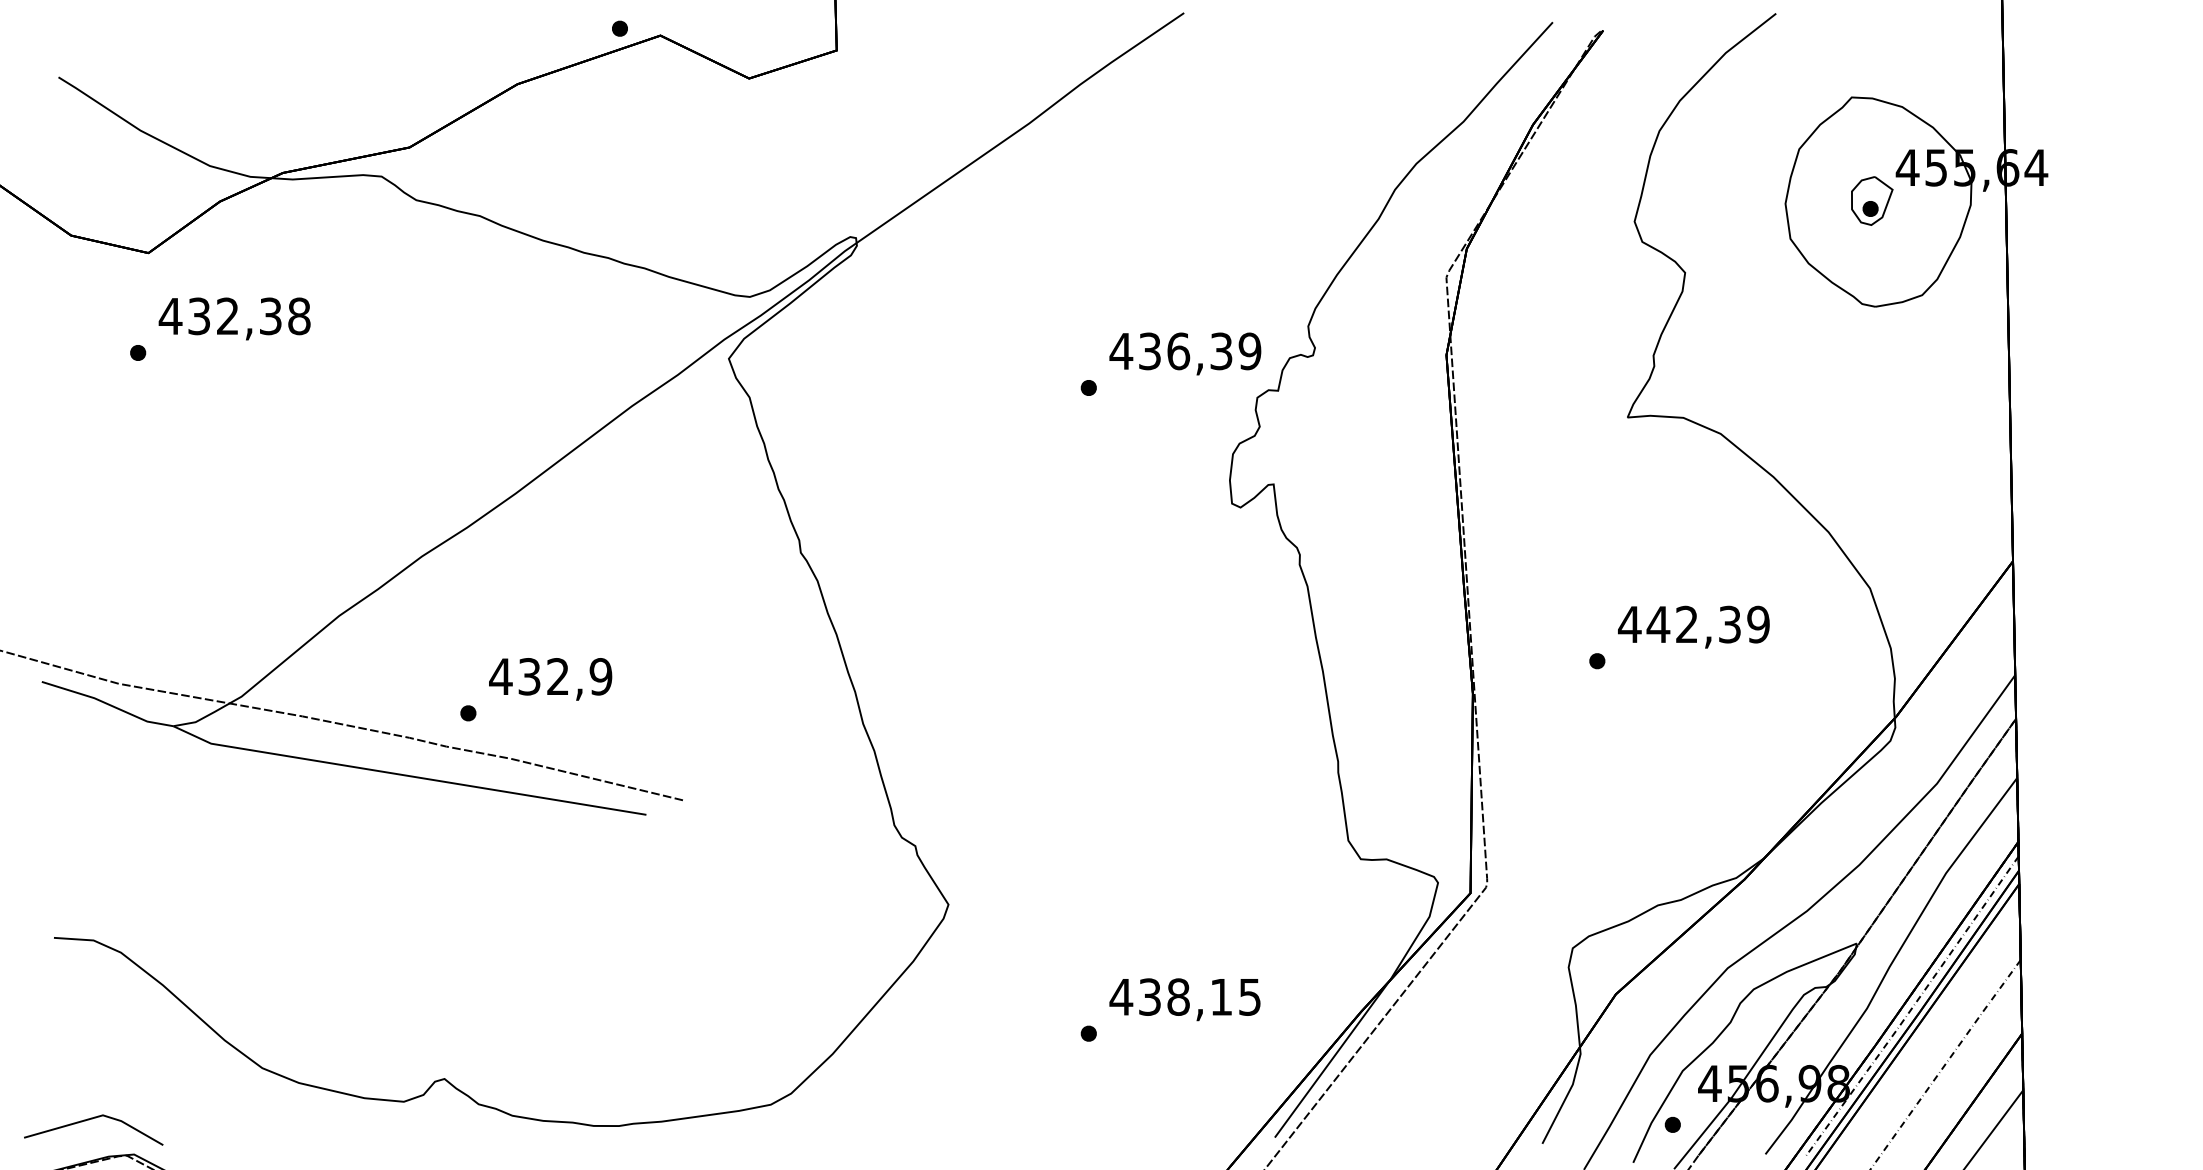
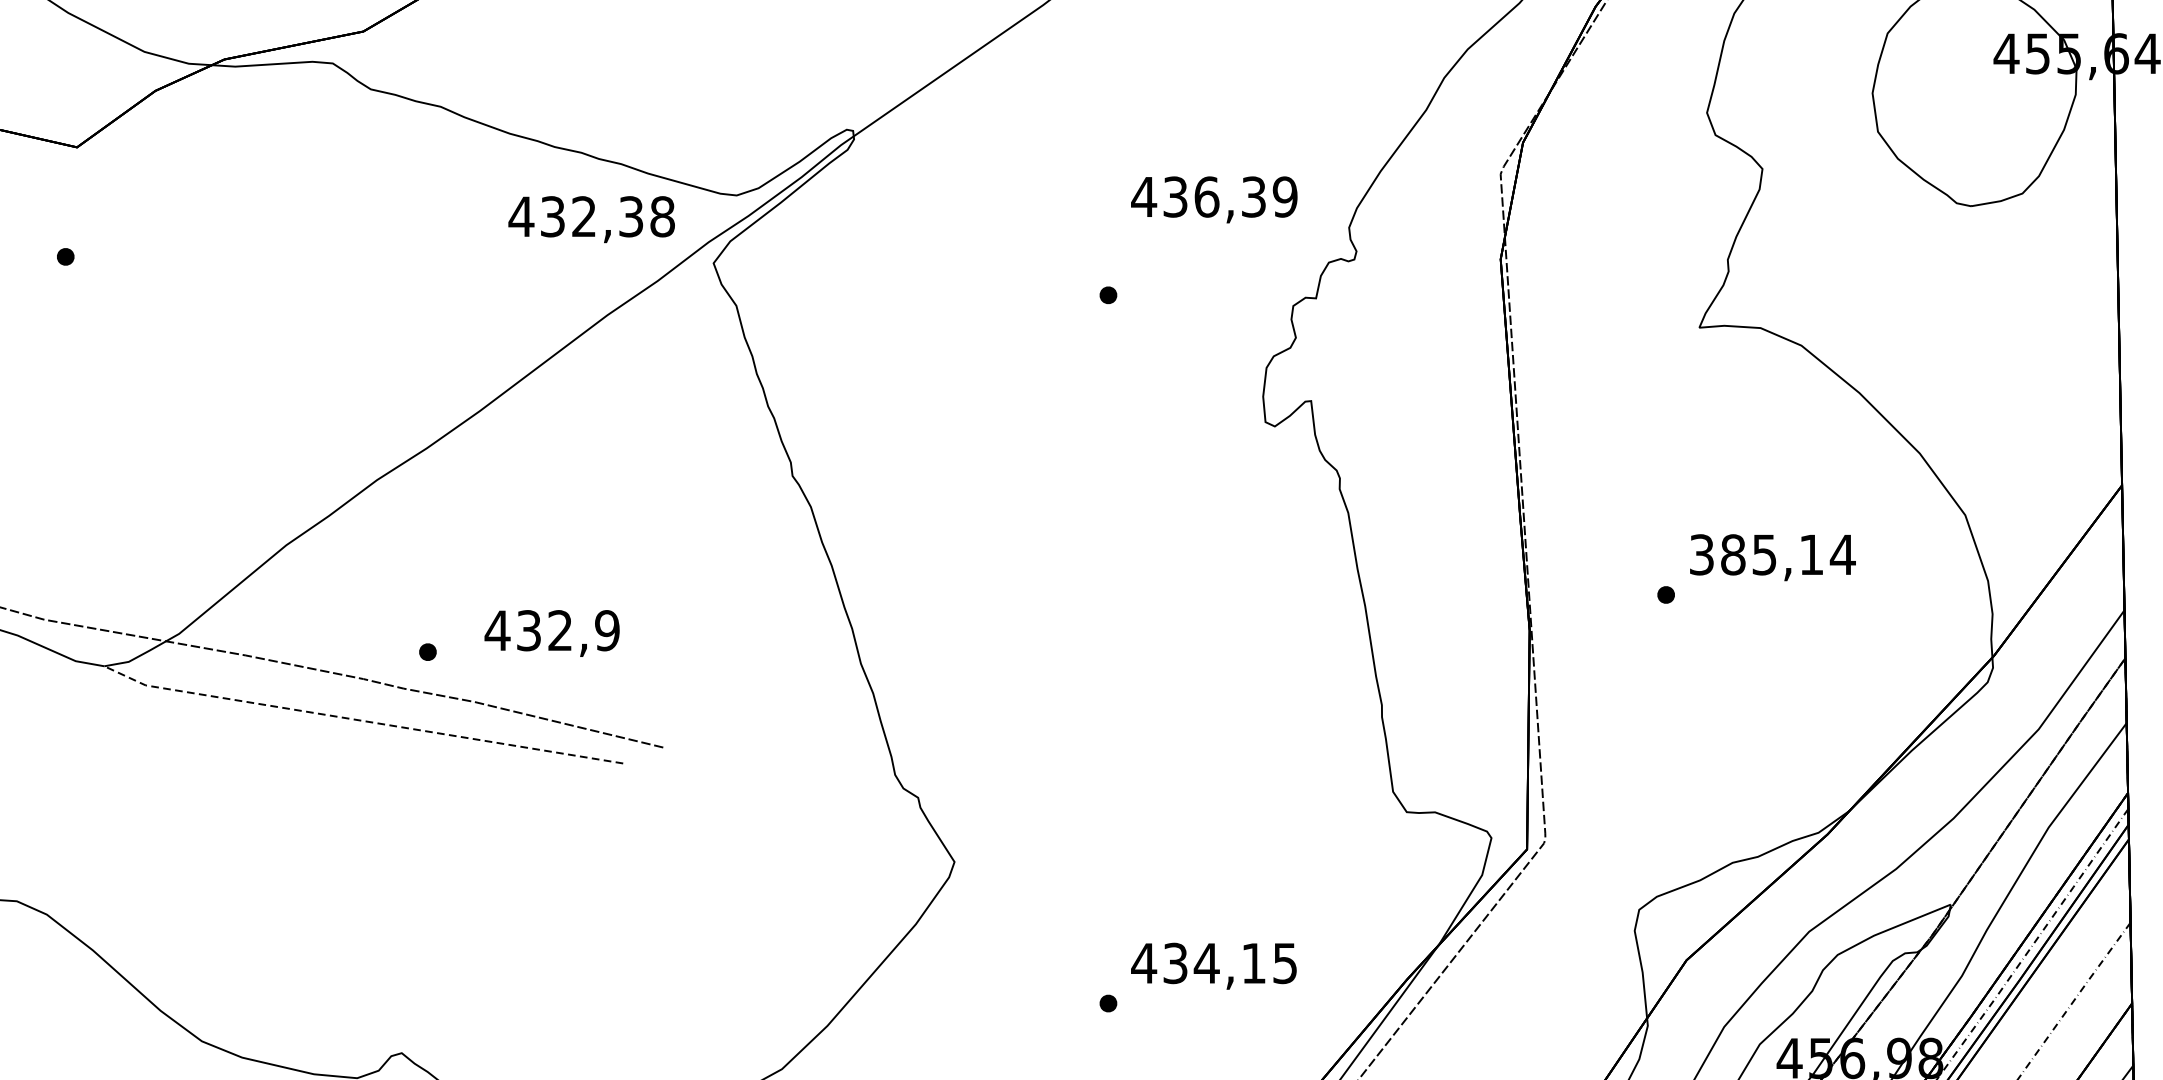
part: (1872, 200) -> (1967, 89), removed
text: (234, 318) -> (591, 219), moved
text: (1185, 353) -> (1214, 199), moved
text: (1694, 624) -> (1772, 554), 442,39 -> 385,14
text: (550, 679) -> (551, 633), moved
line: (407, 775) -> (361, 720), solid -> dashed
text: (1178, 996) -> (1206, 962), 438,15 -> 434,15

